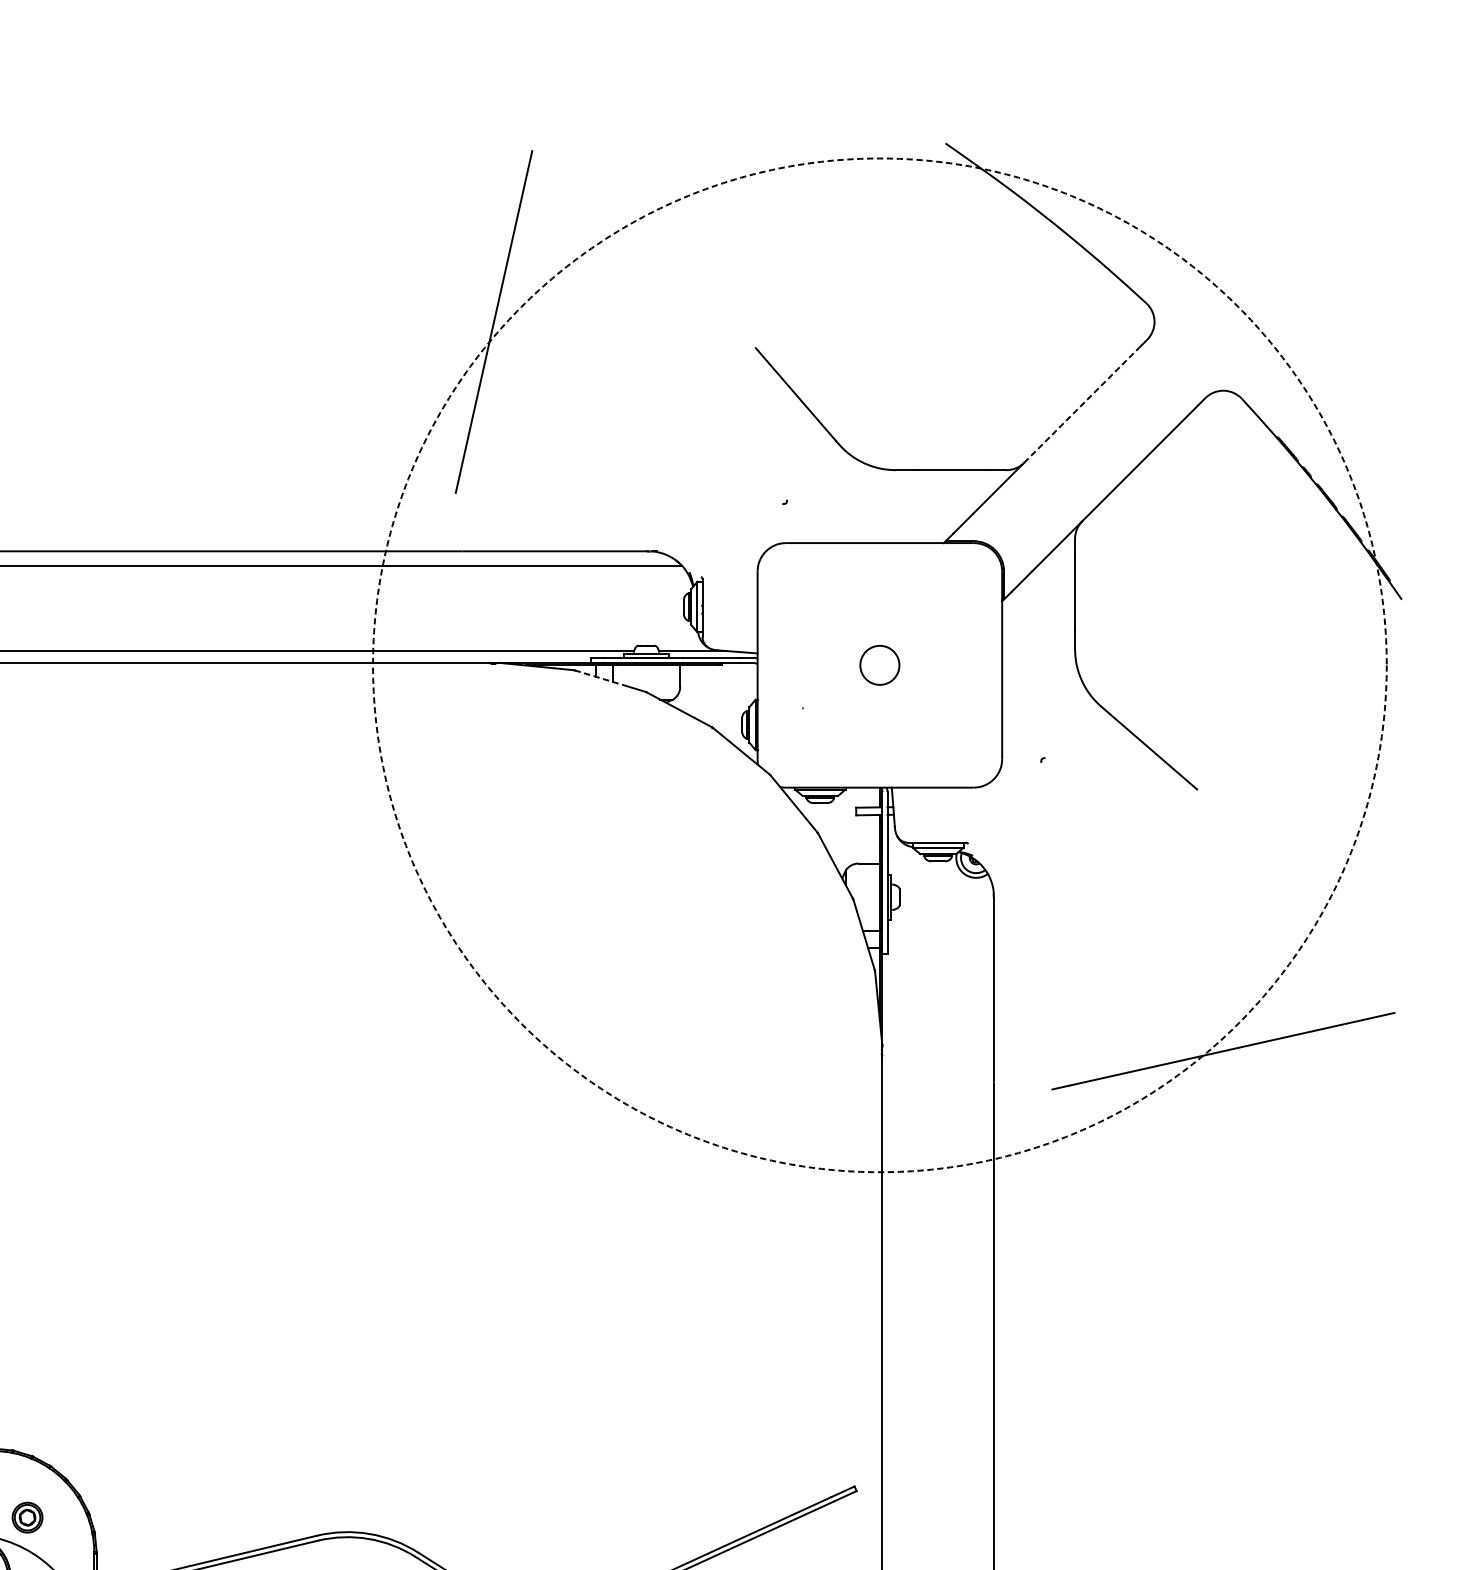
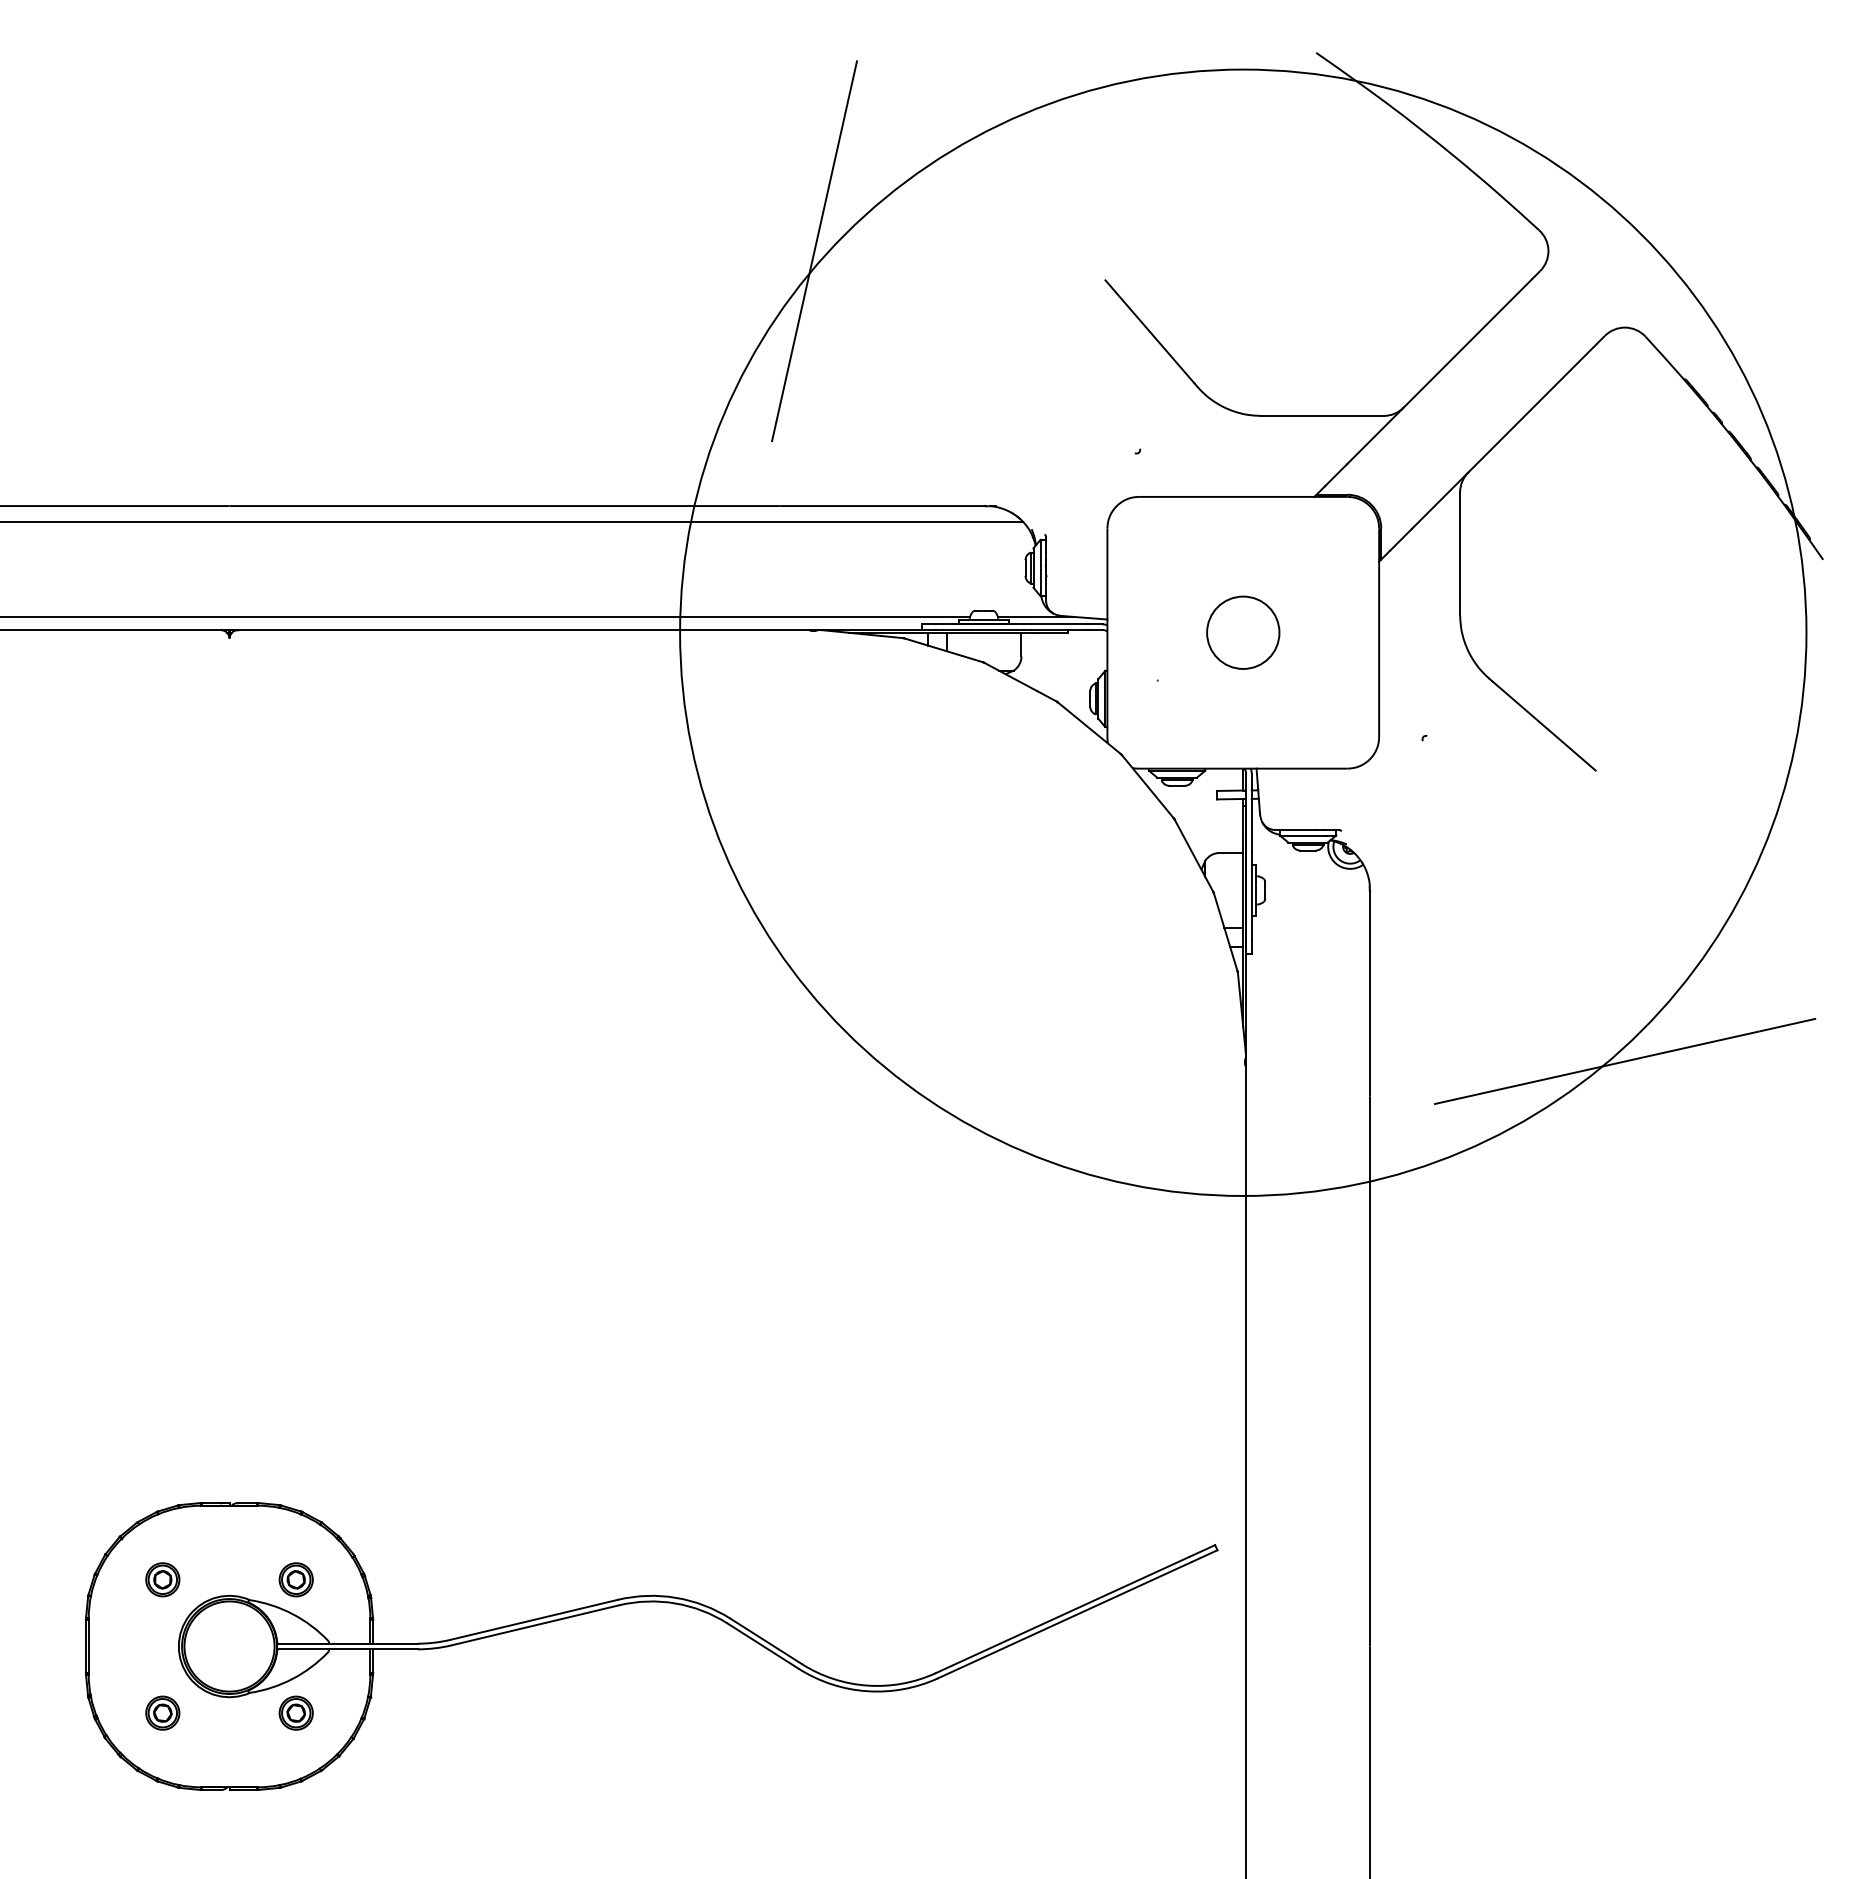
line: (1081, 405) -> (1467, 343), dashed -> solid
circle: (880, 665) -> (1243, 632), dashed -> solid
circle: (880, 665) -> (1243, 632), size x1.67
line: (601, 678) -> (933, 647), dashed -> solid

